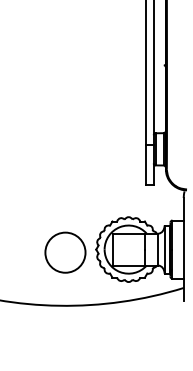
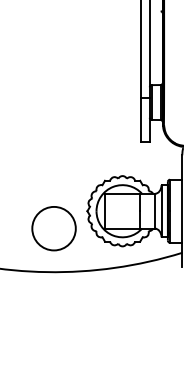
circle: (65, 252) -> (54, 228), moved

